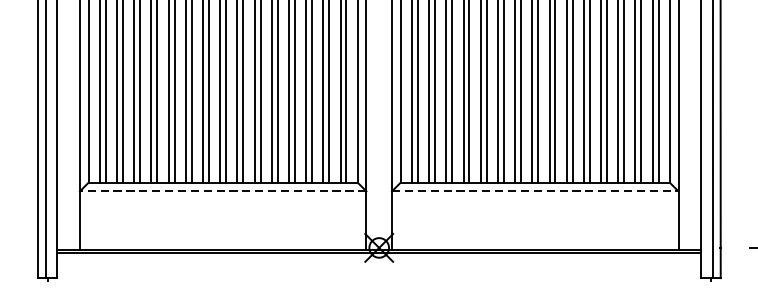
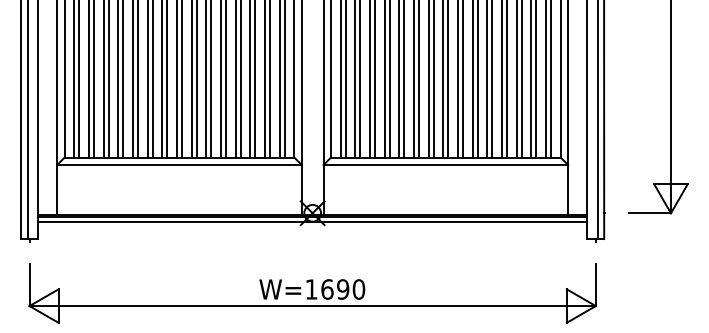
line: (222, 191) -> (178, 165), dashed -> solid
line: (535, 191) -> (446, 165), dashed -> solid
line: (379, 258) -> (312, 222), added

